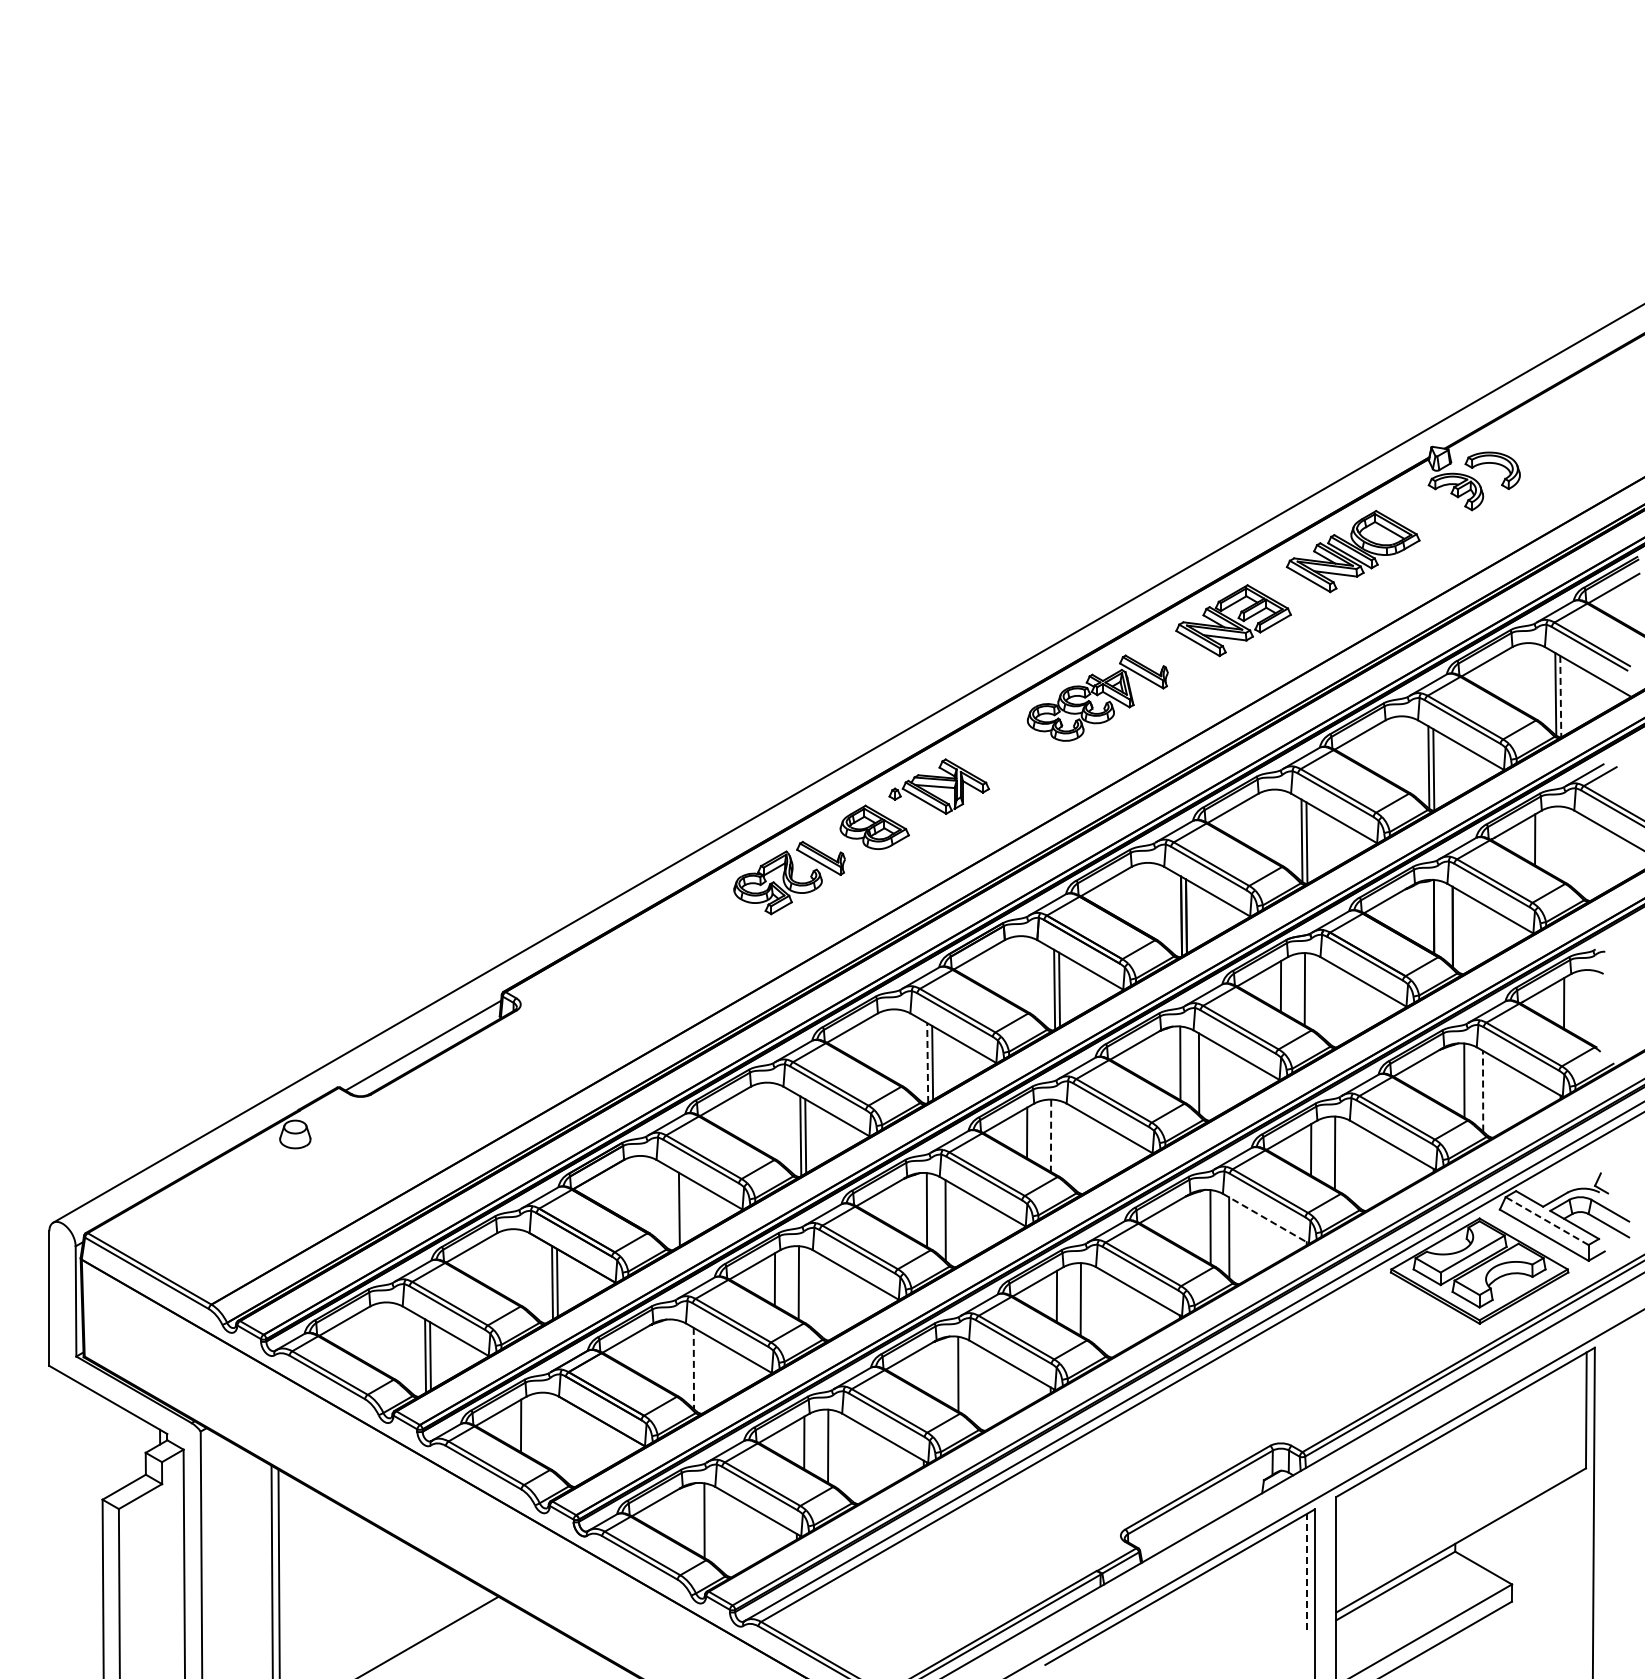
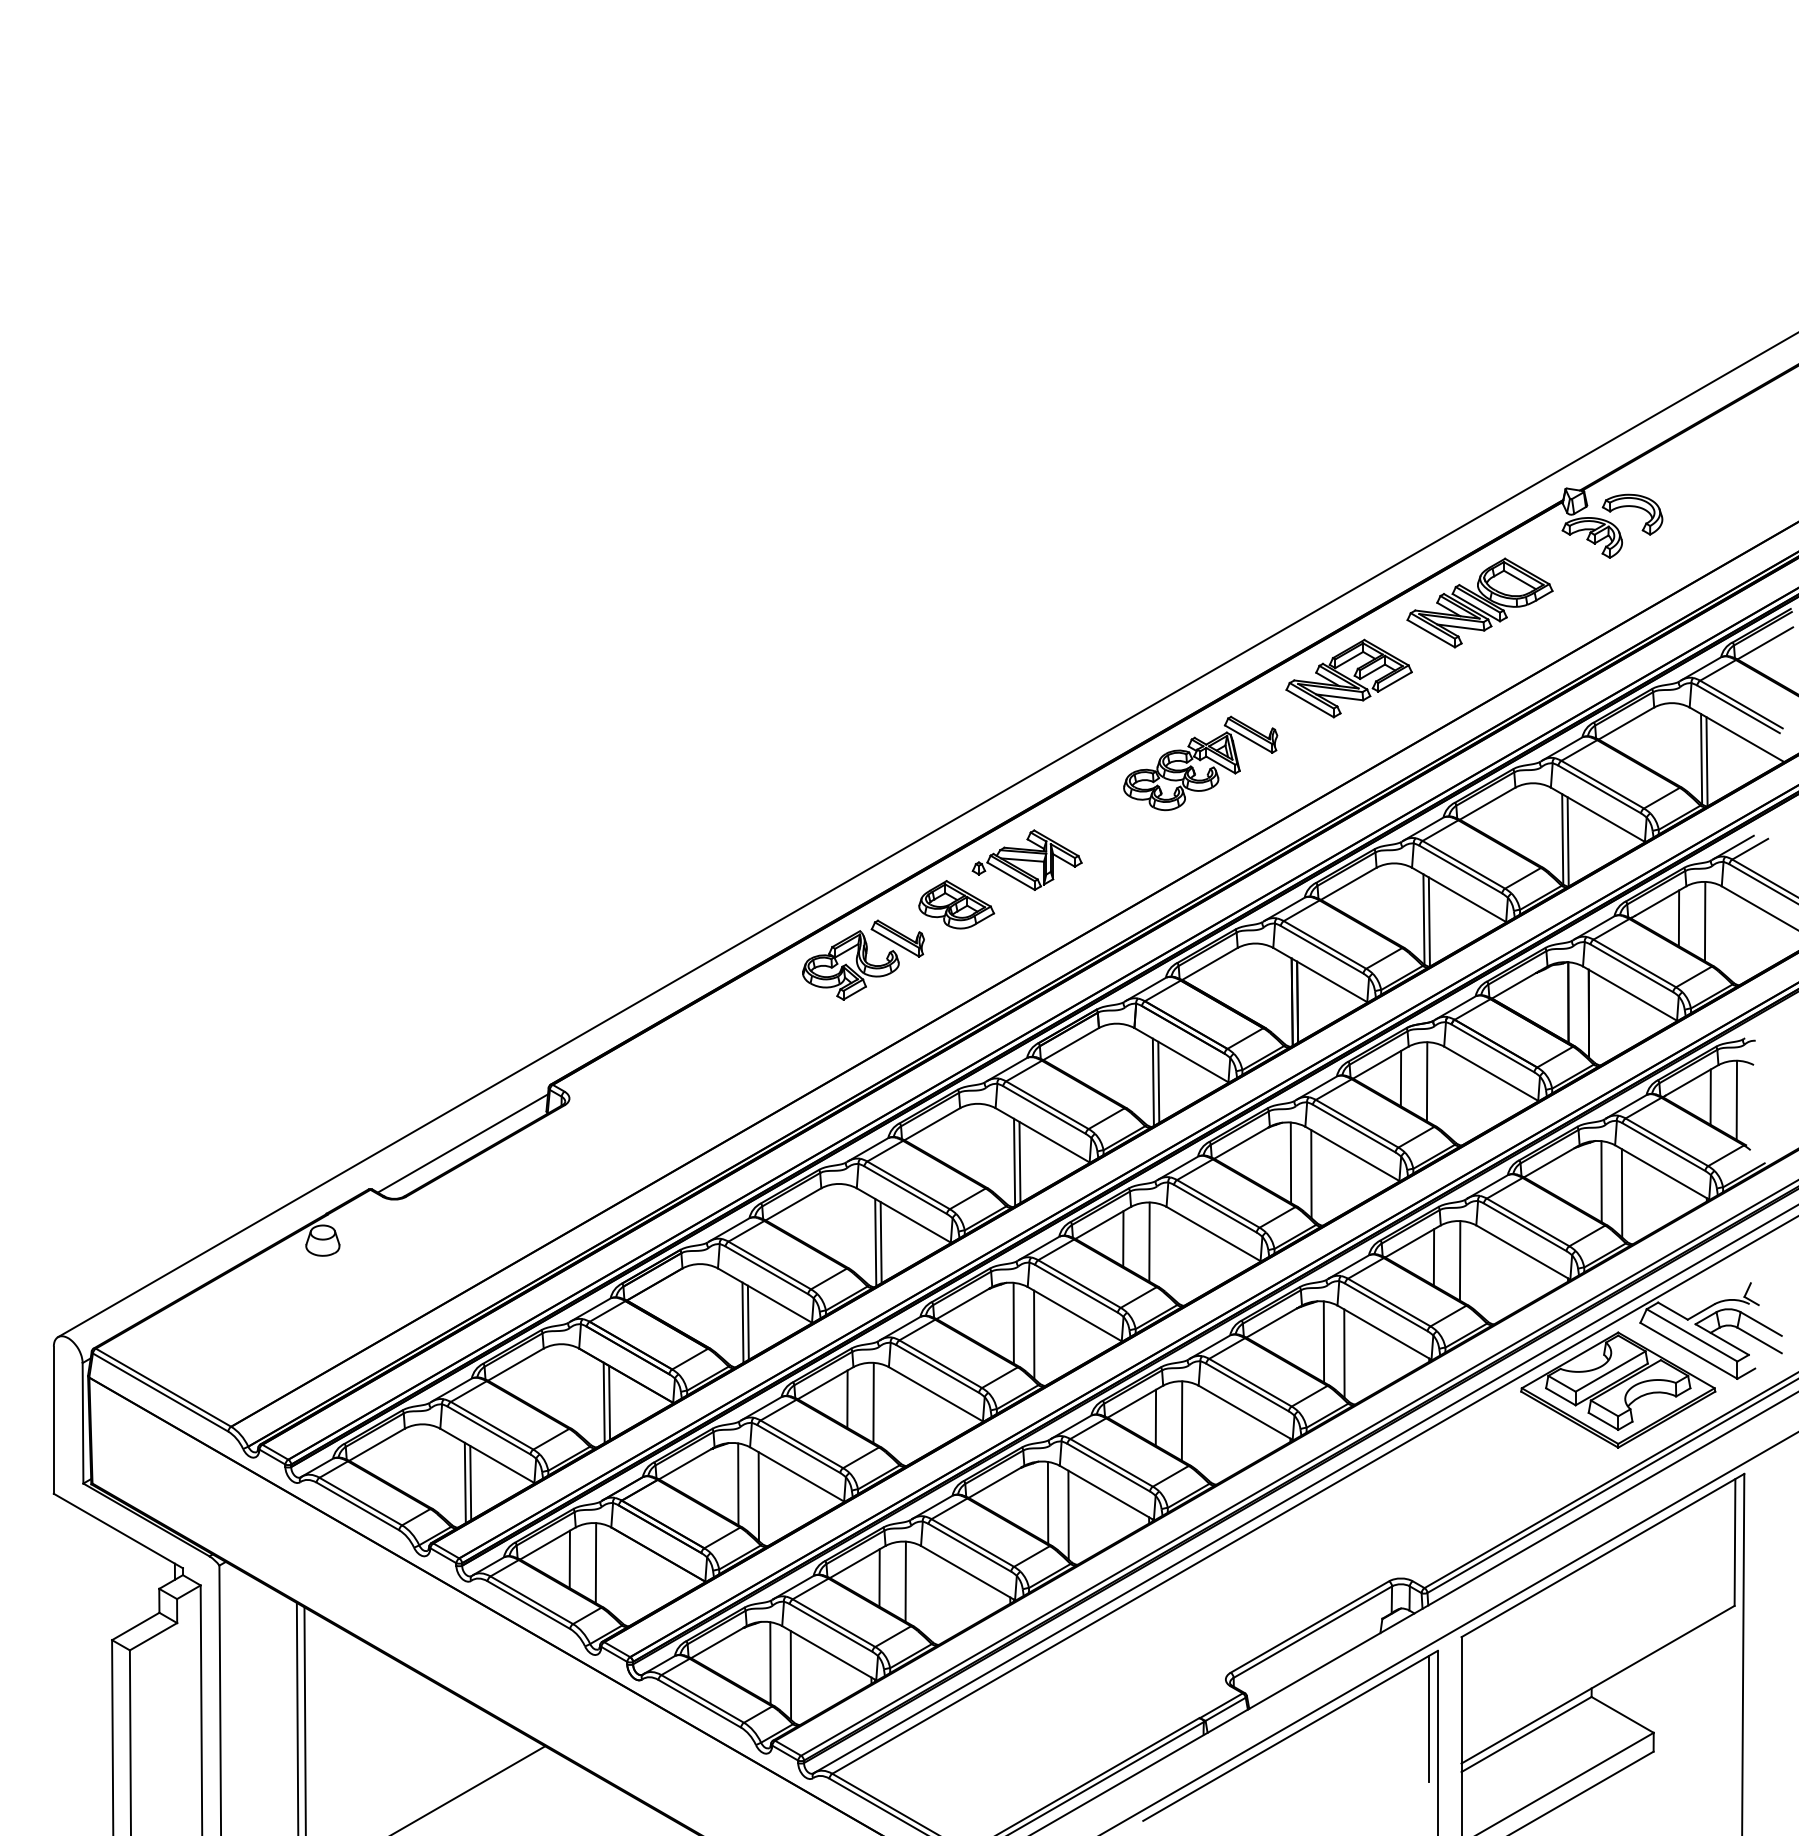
line: (1560, 696) -> (1706, 761), dashed -> solid
line: (1558, 842) -> (1704, 921), added
line: (1587, 1006) -> (1736, 1100), added
line: (927, 1063) -> (1014, 1163), dashed -> solid
line: (1483, 1090) -> (1622, 1192), dashed -> solid
line: (1051, 1136) -> (1149, 1242), dashed -> solid
line: (683, 1209) -> (747, 1322), added
line: (1265, 1218) -> (1384, 1332), dashed -> solid
line: (1547, 1221) -> (1692, 1335), dashed -> solid
line: (675, 1356) -> (738, 1483), added
line: (693, 1368) -> (758, 1496), dashed -> solid
line: (976, 1385) -> (1067, 1515), added
line: (544, 1428) -> (595, 1562), added
line: (723, 1531) -> (791, 1674), added
line: (1306, 1571) -> (1428, 1718), dashed -> solid

